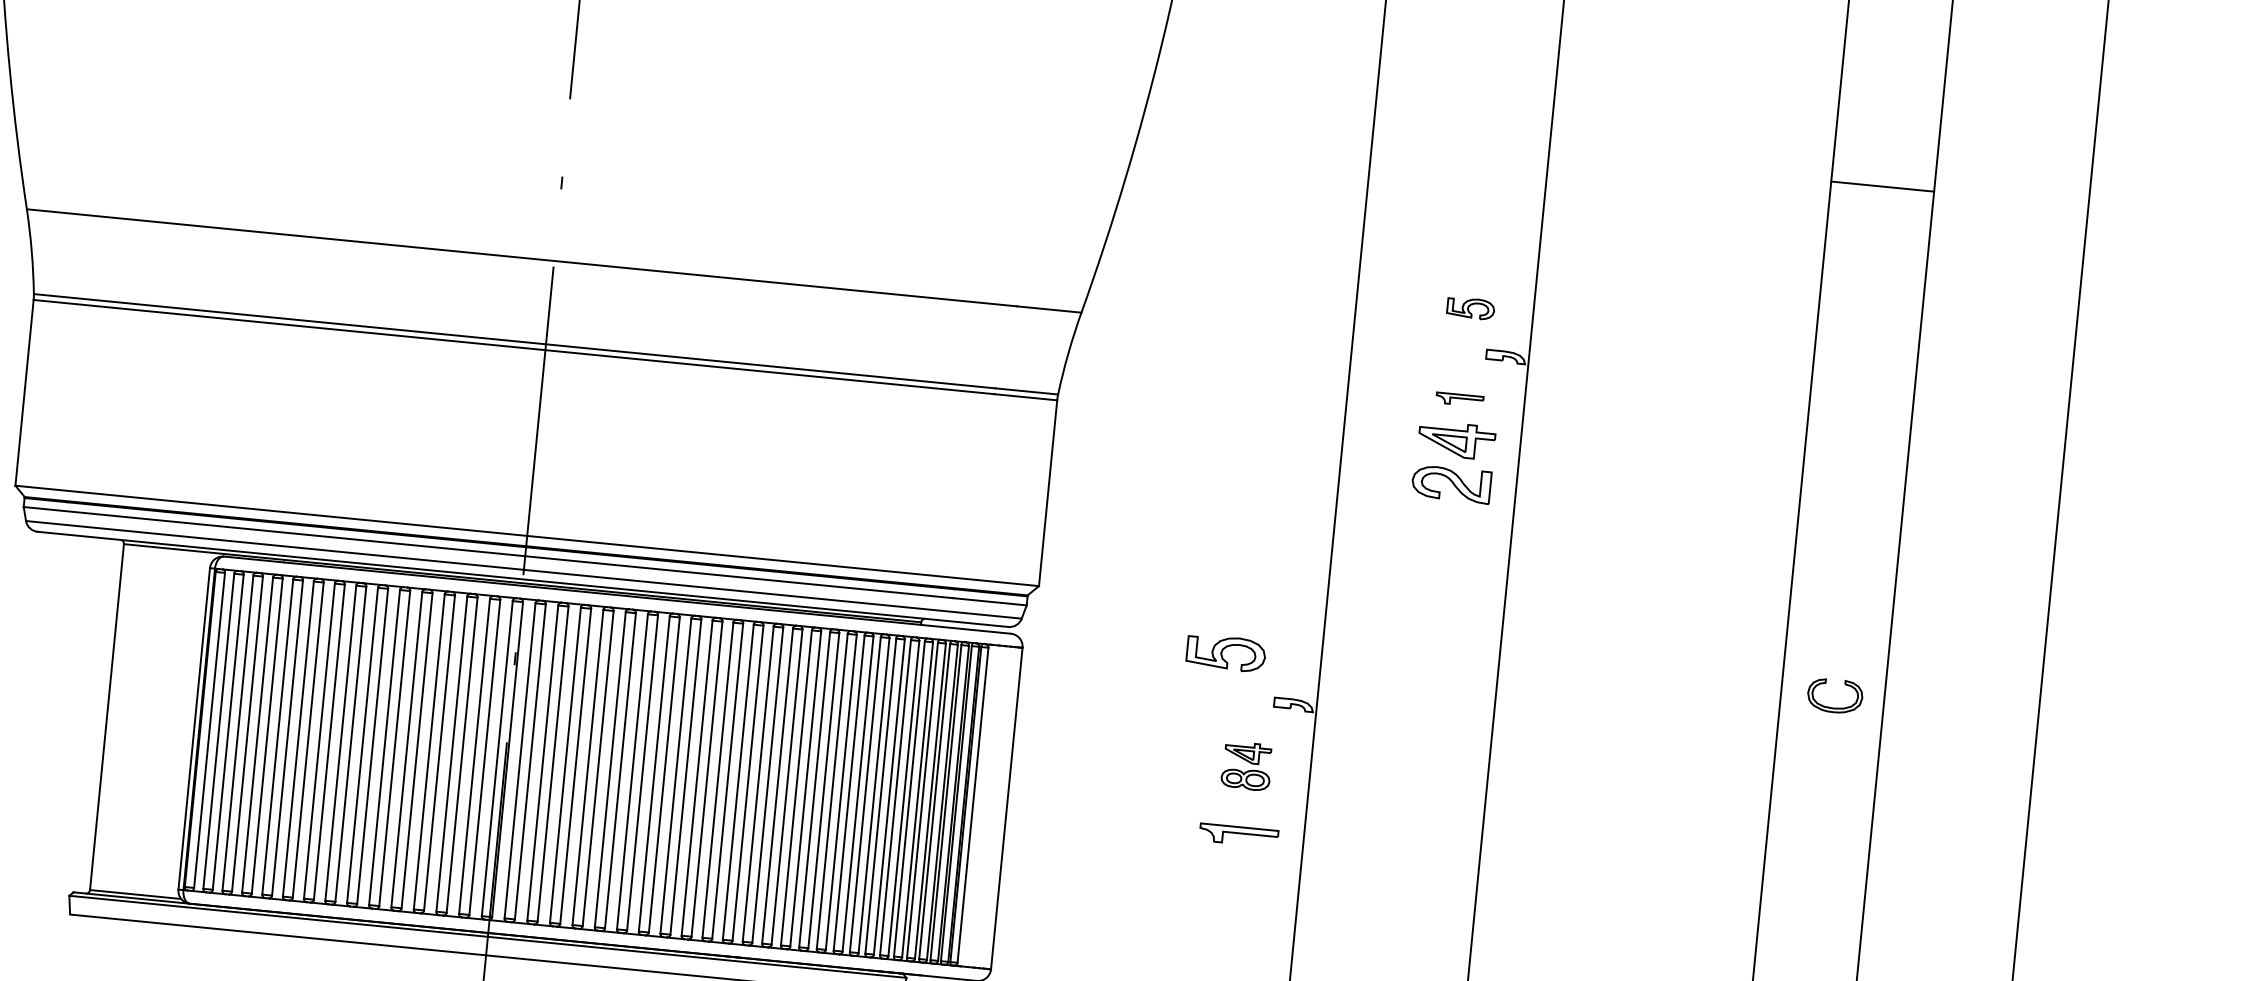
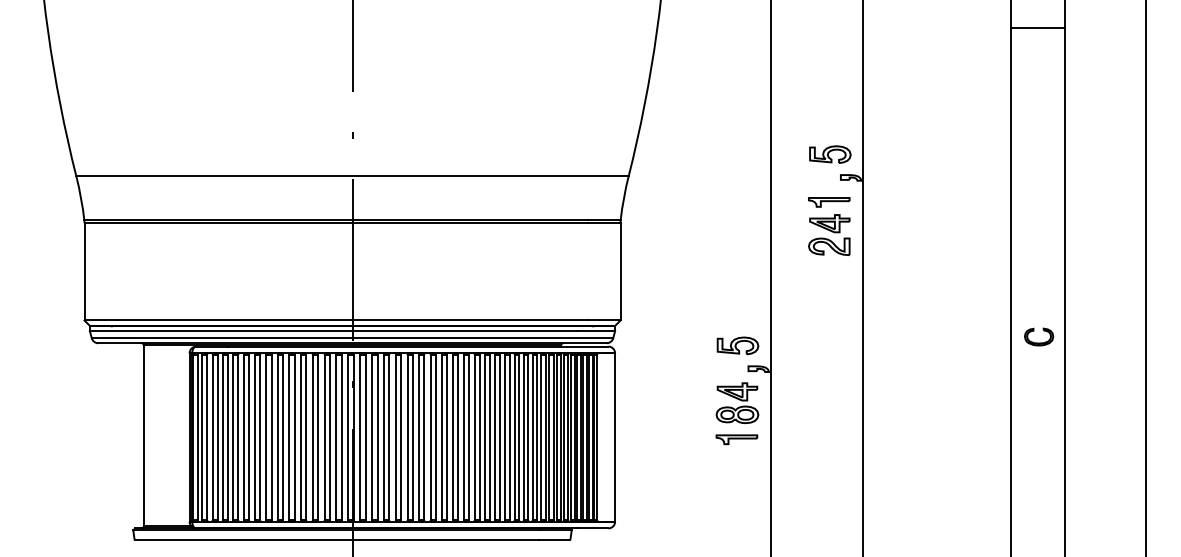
line: (1882, 186) -> (1037, 28), moved
part: (1471, 308) -> (830, 154), size x1.67
part: (1460, 399) -> (829, 202), size x1.67
part: (1225, 652) -> (737, 345), moved
part: (1246, 766) -> (737, 403), size x1.67

